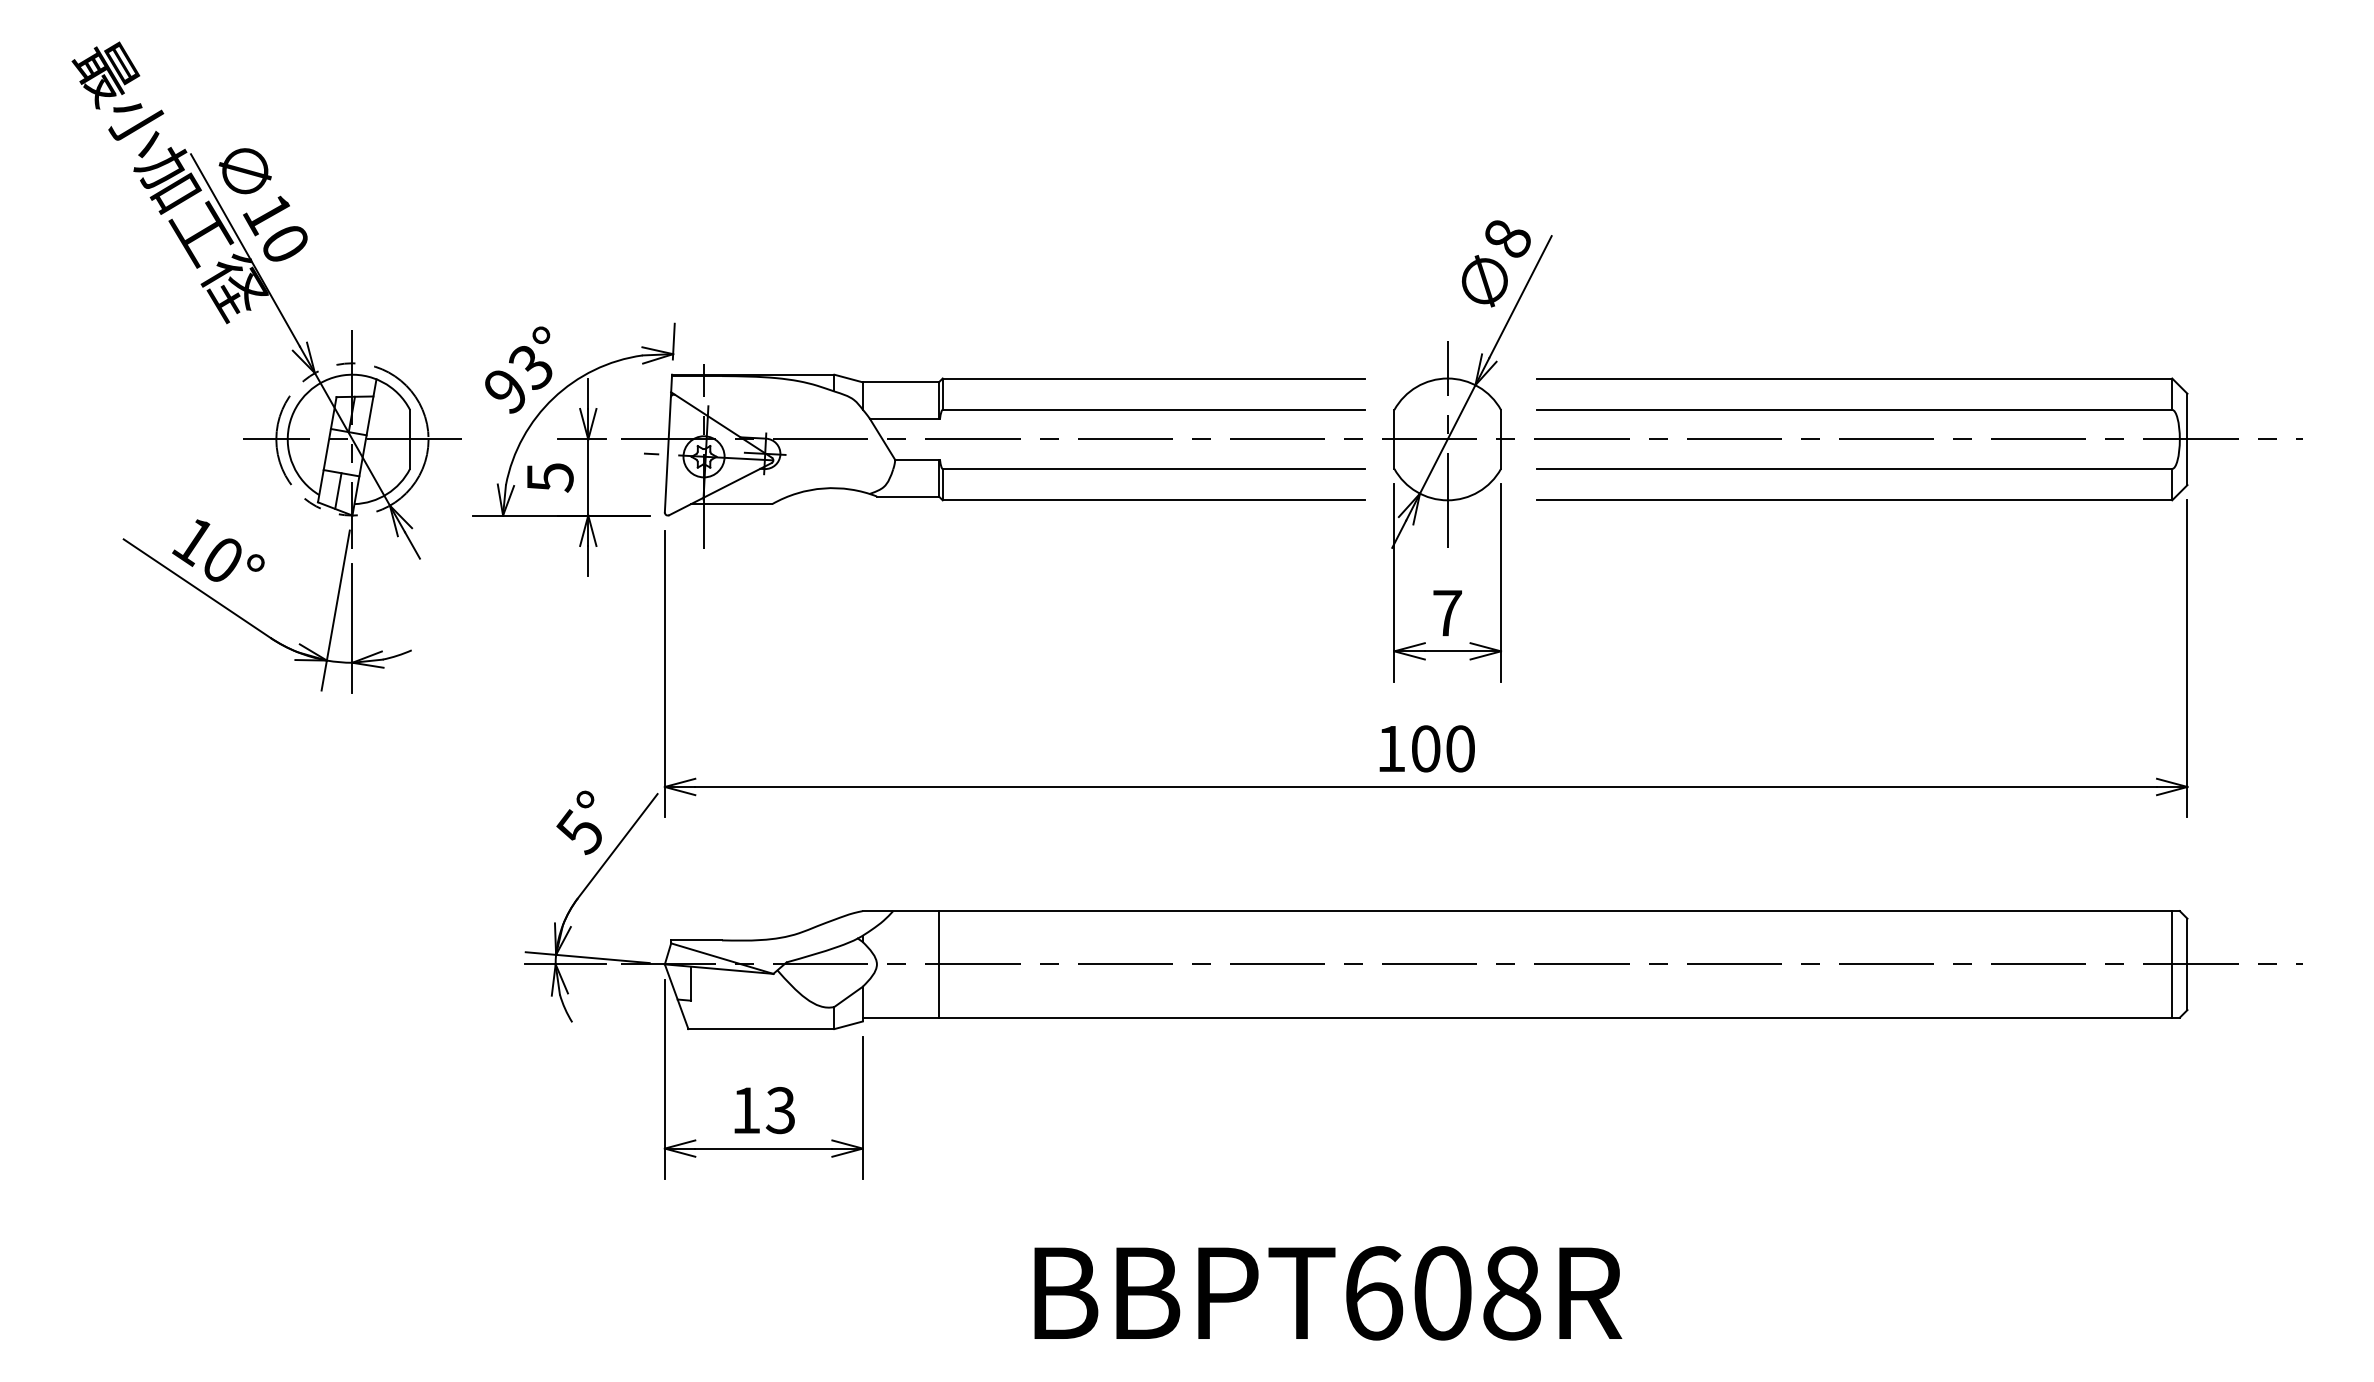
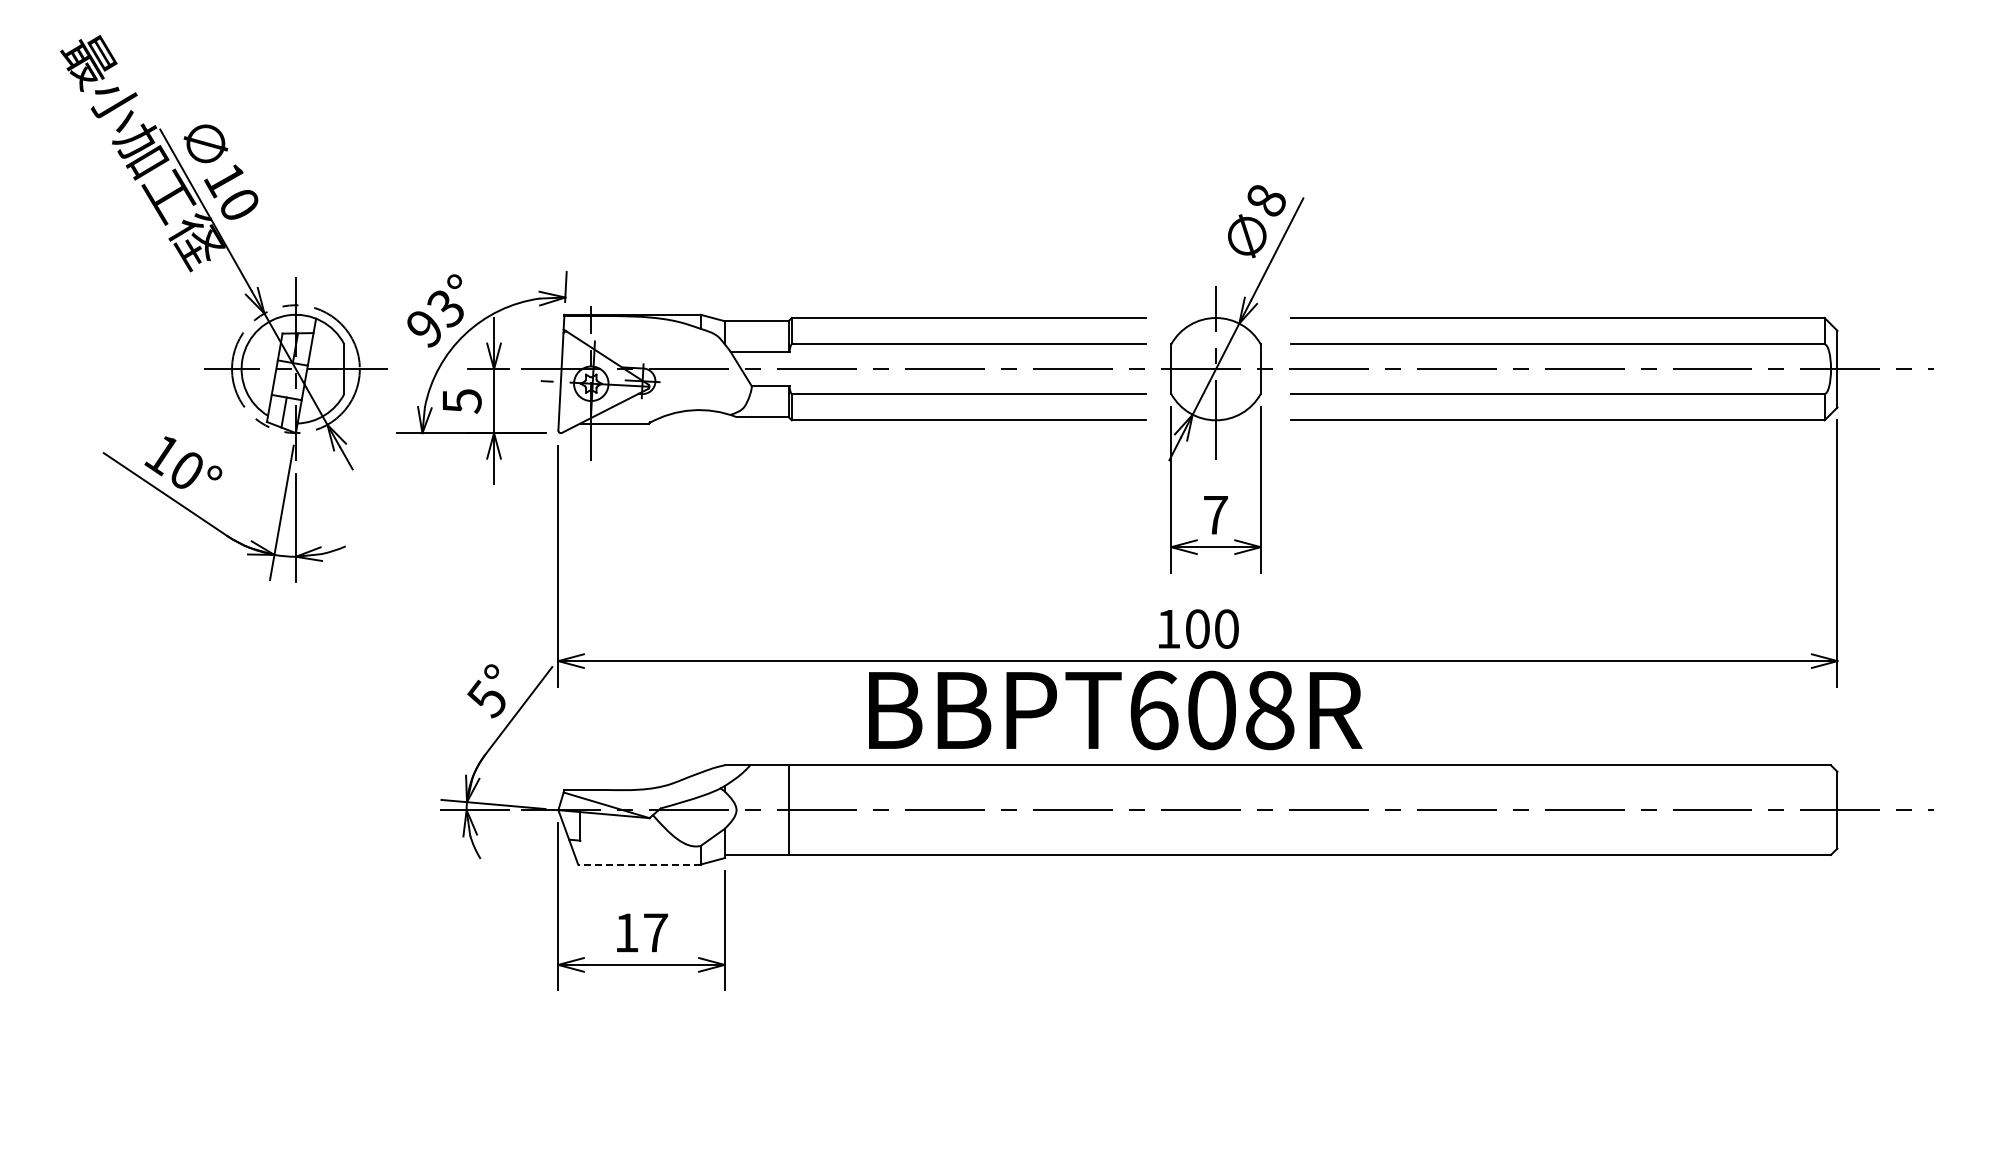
line: (2172, 963) -> (1824, 809), removed
line: (760, 1029) -> (638, 864), solid -> dashed
text: (780, 1110) -> (655, 932), 13 -> 17
text: (1328, 1293) -> (1115, 710), moved

